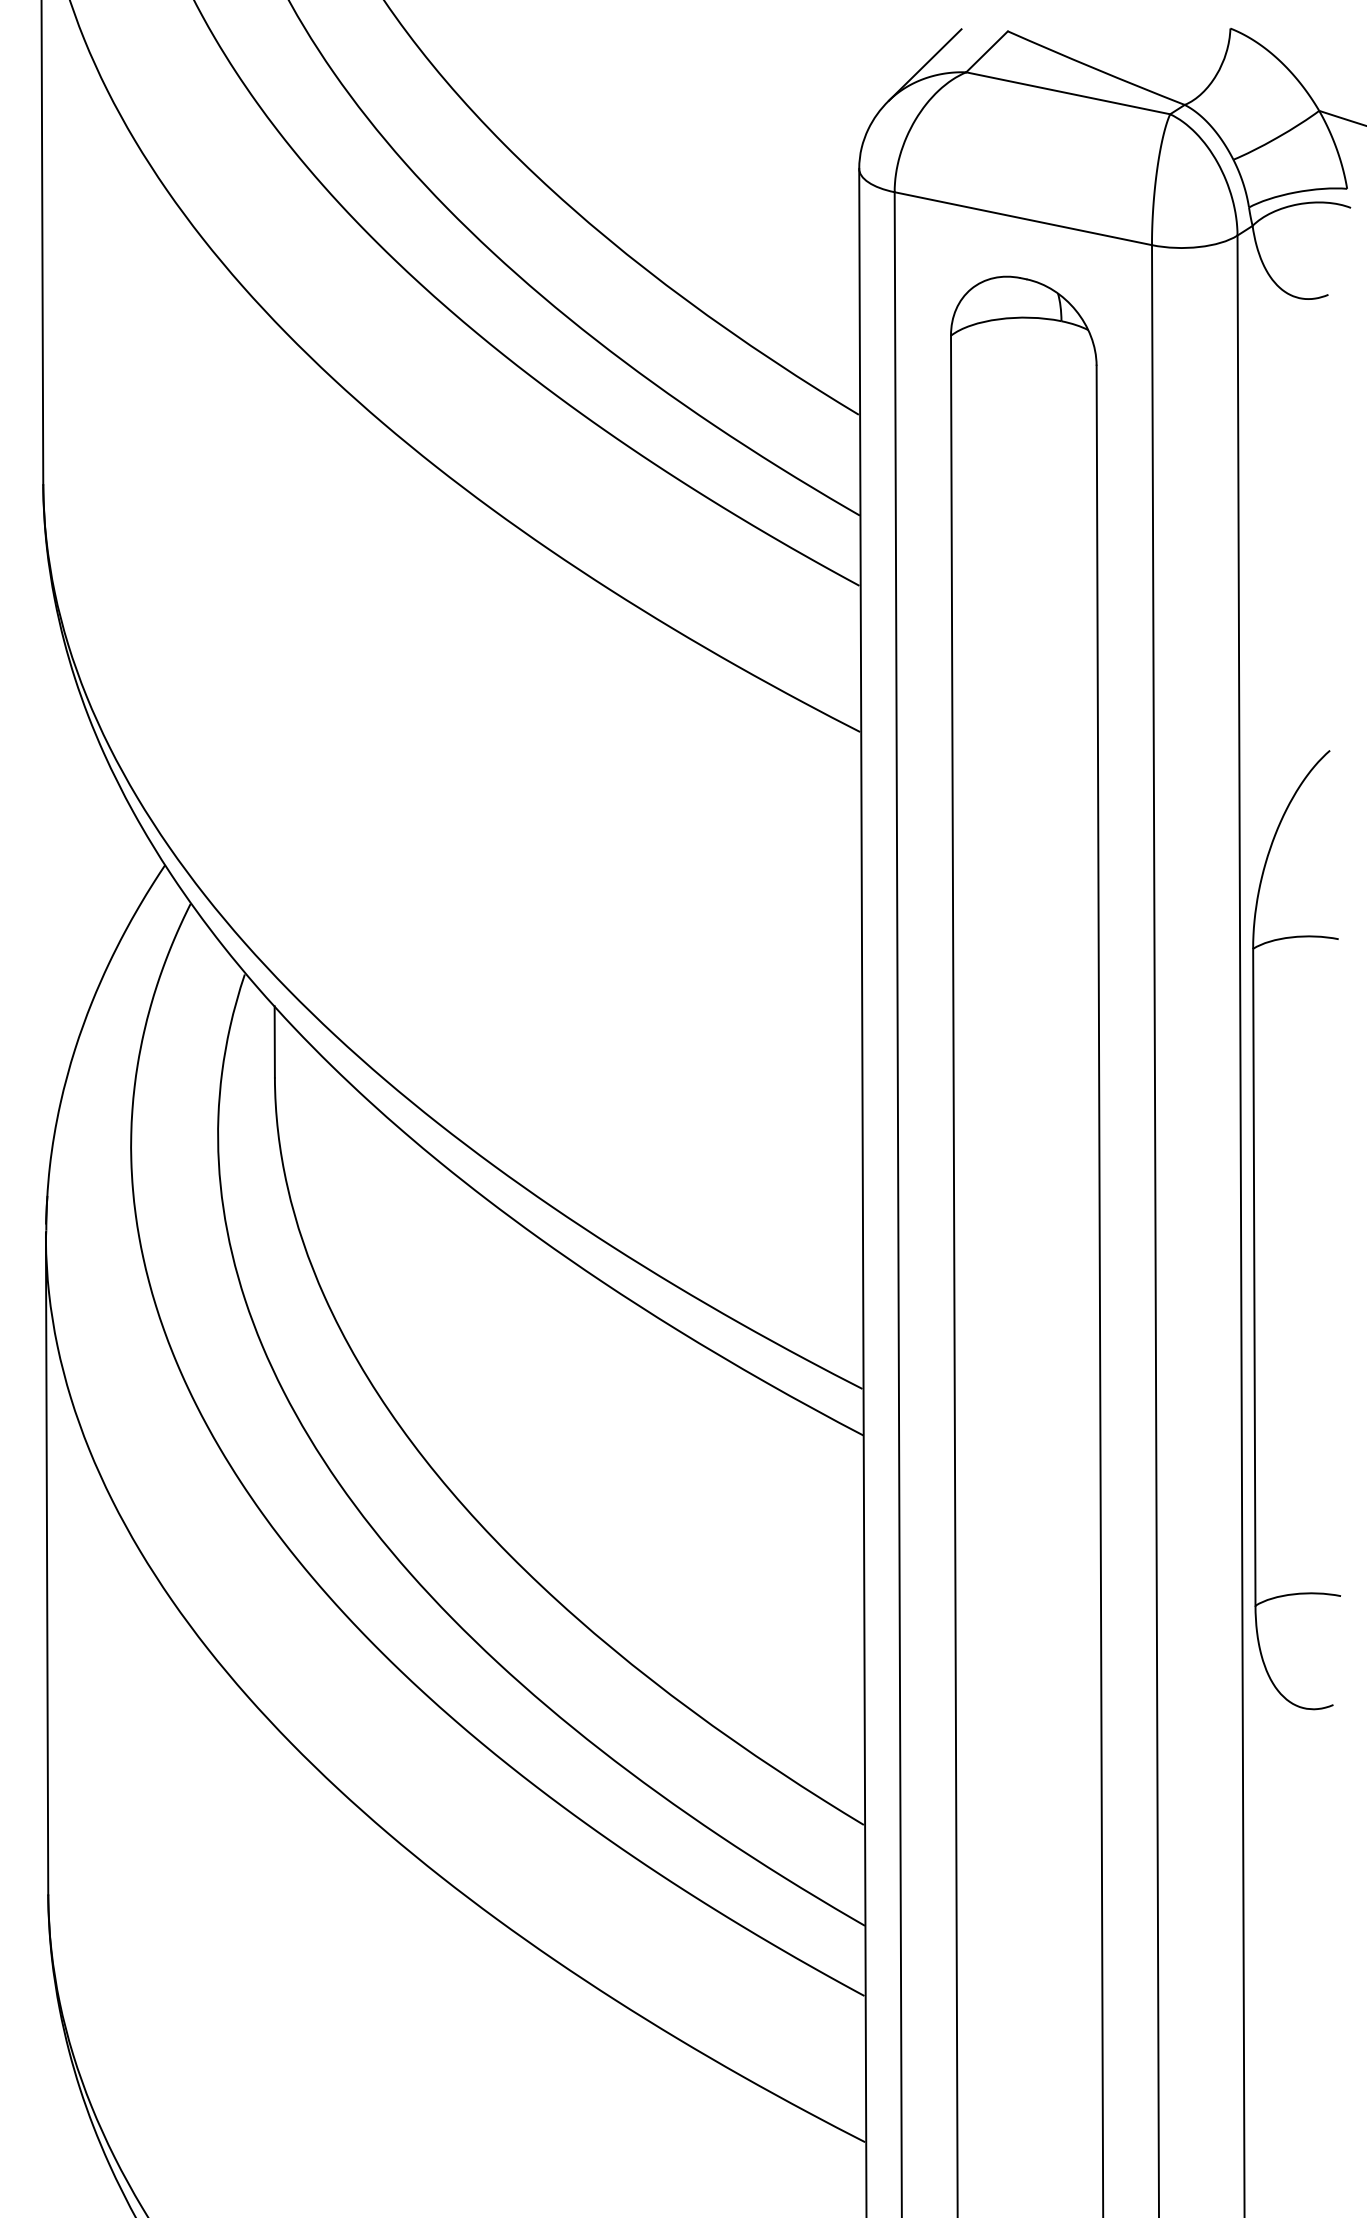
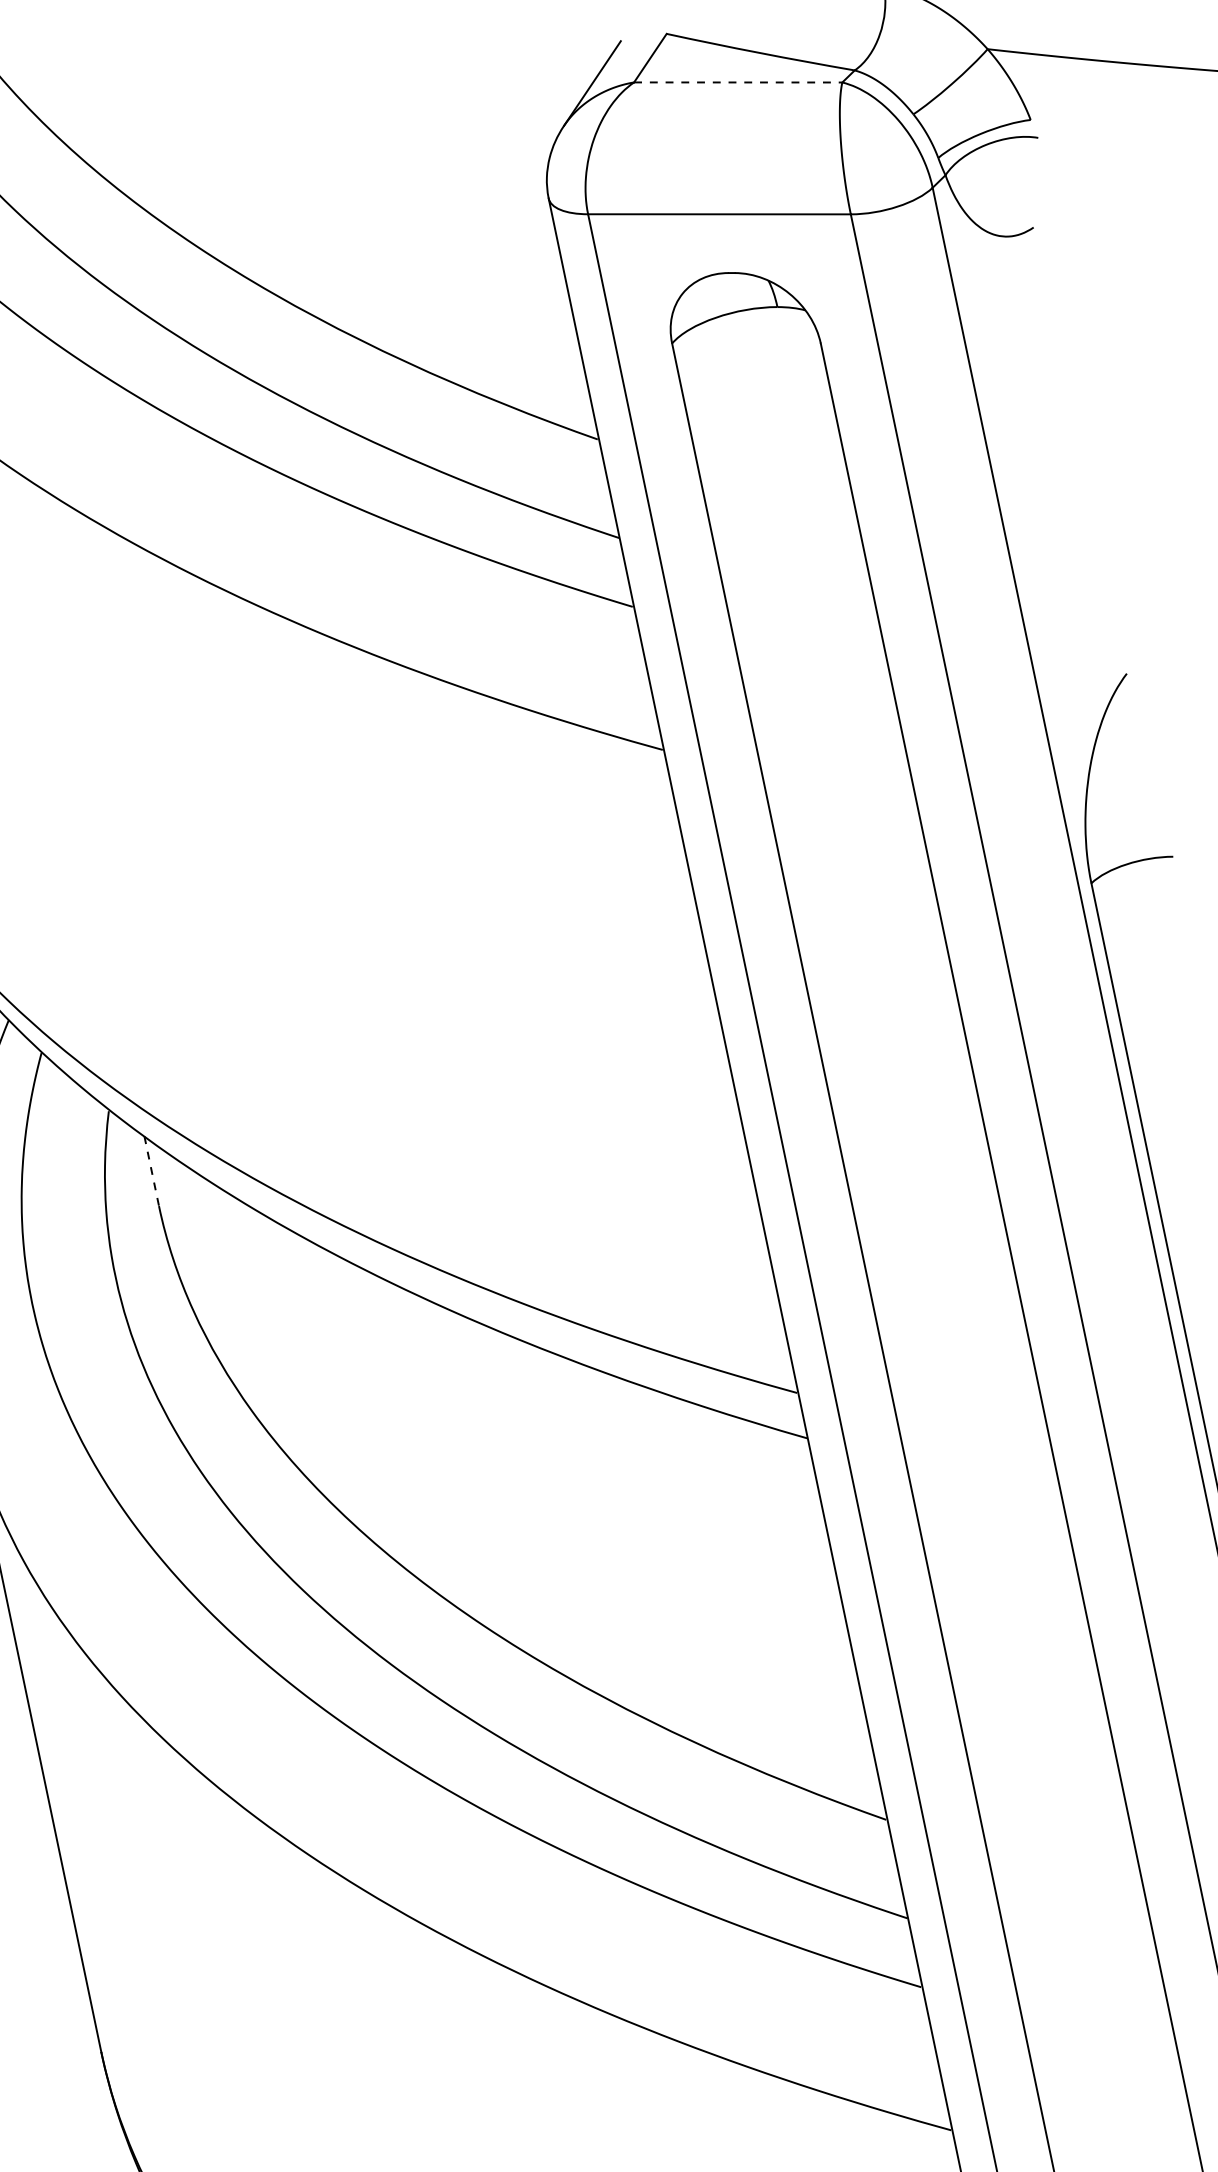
line: (1068, 93) -> (738, 82), solid -> dashed
line: (274, 1041) -> (151, 1170), solid -> dashed

